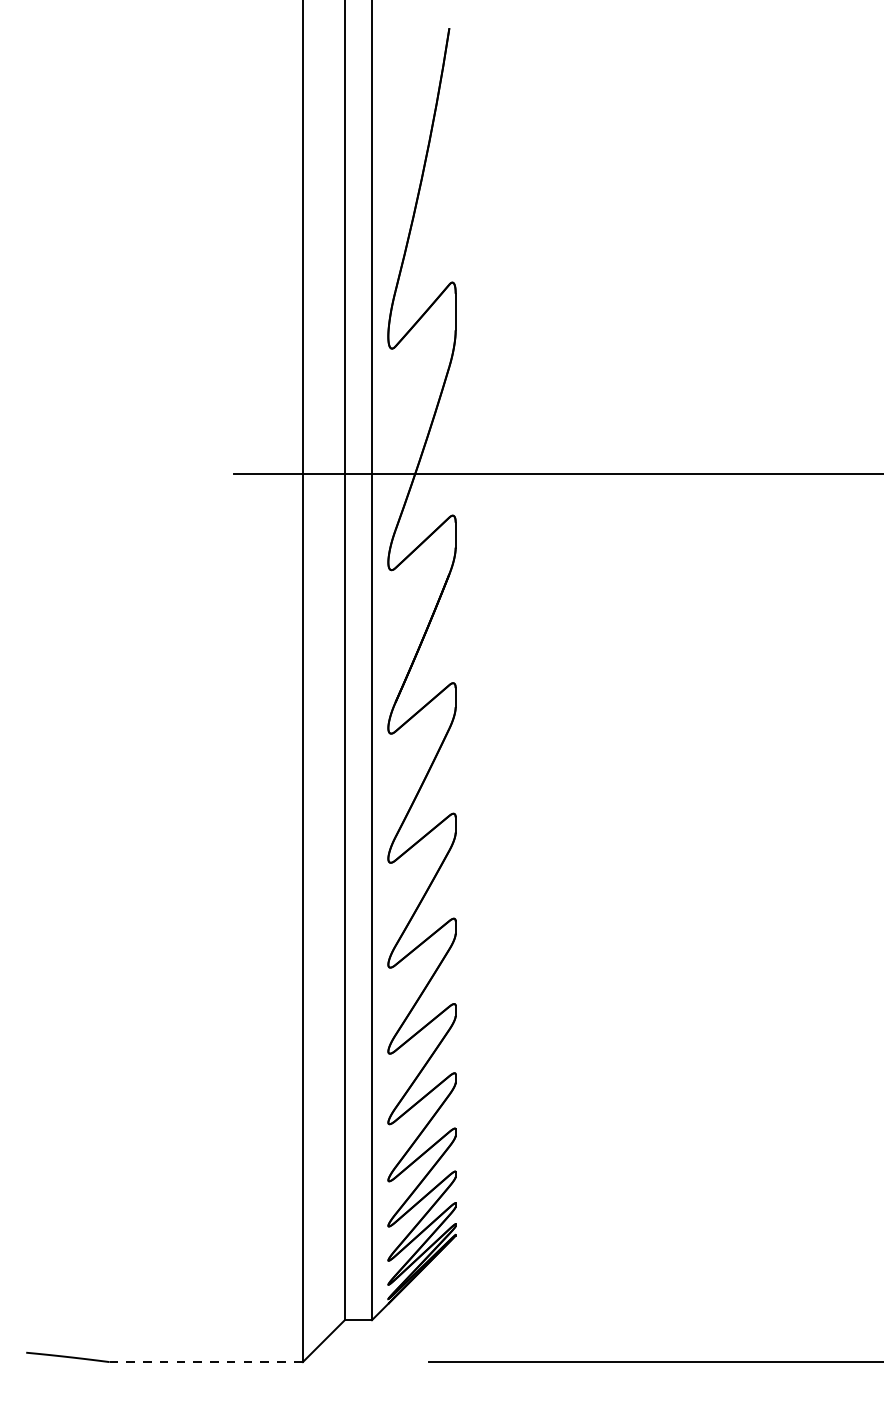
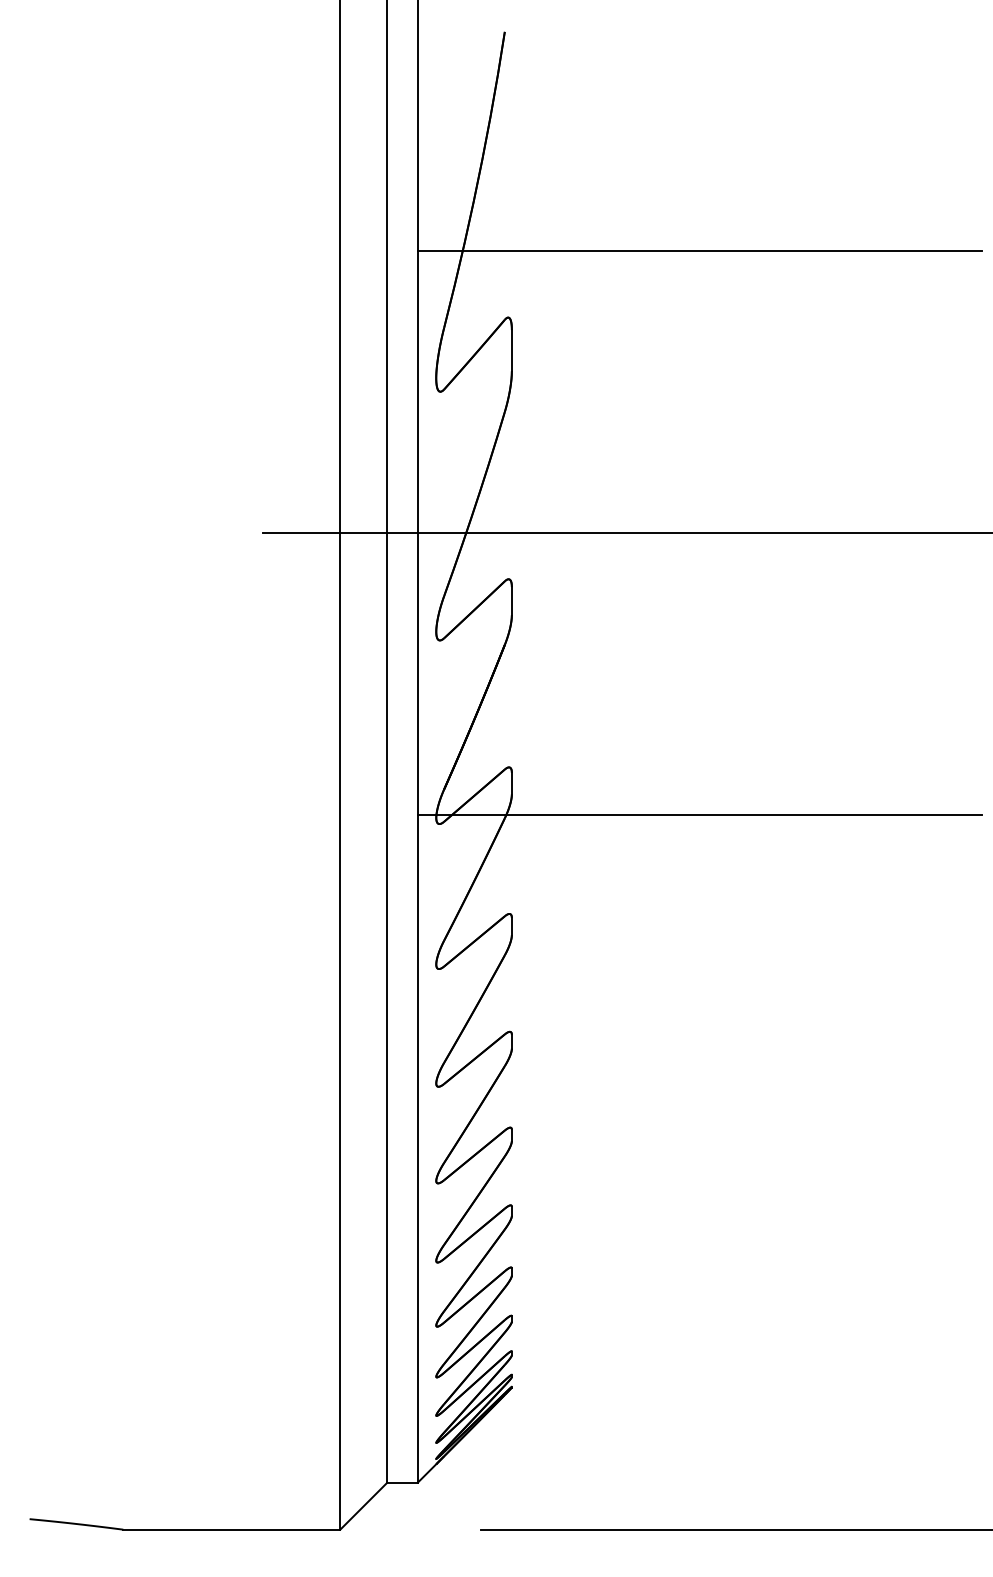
line: (622, 222) -> (699, 250), added
line: (622, 726) -> (699, 815), added
line: (206, 1361) -> (232, 1529), dashed -> solid

